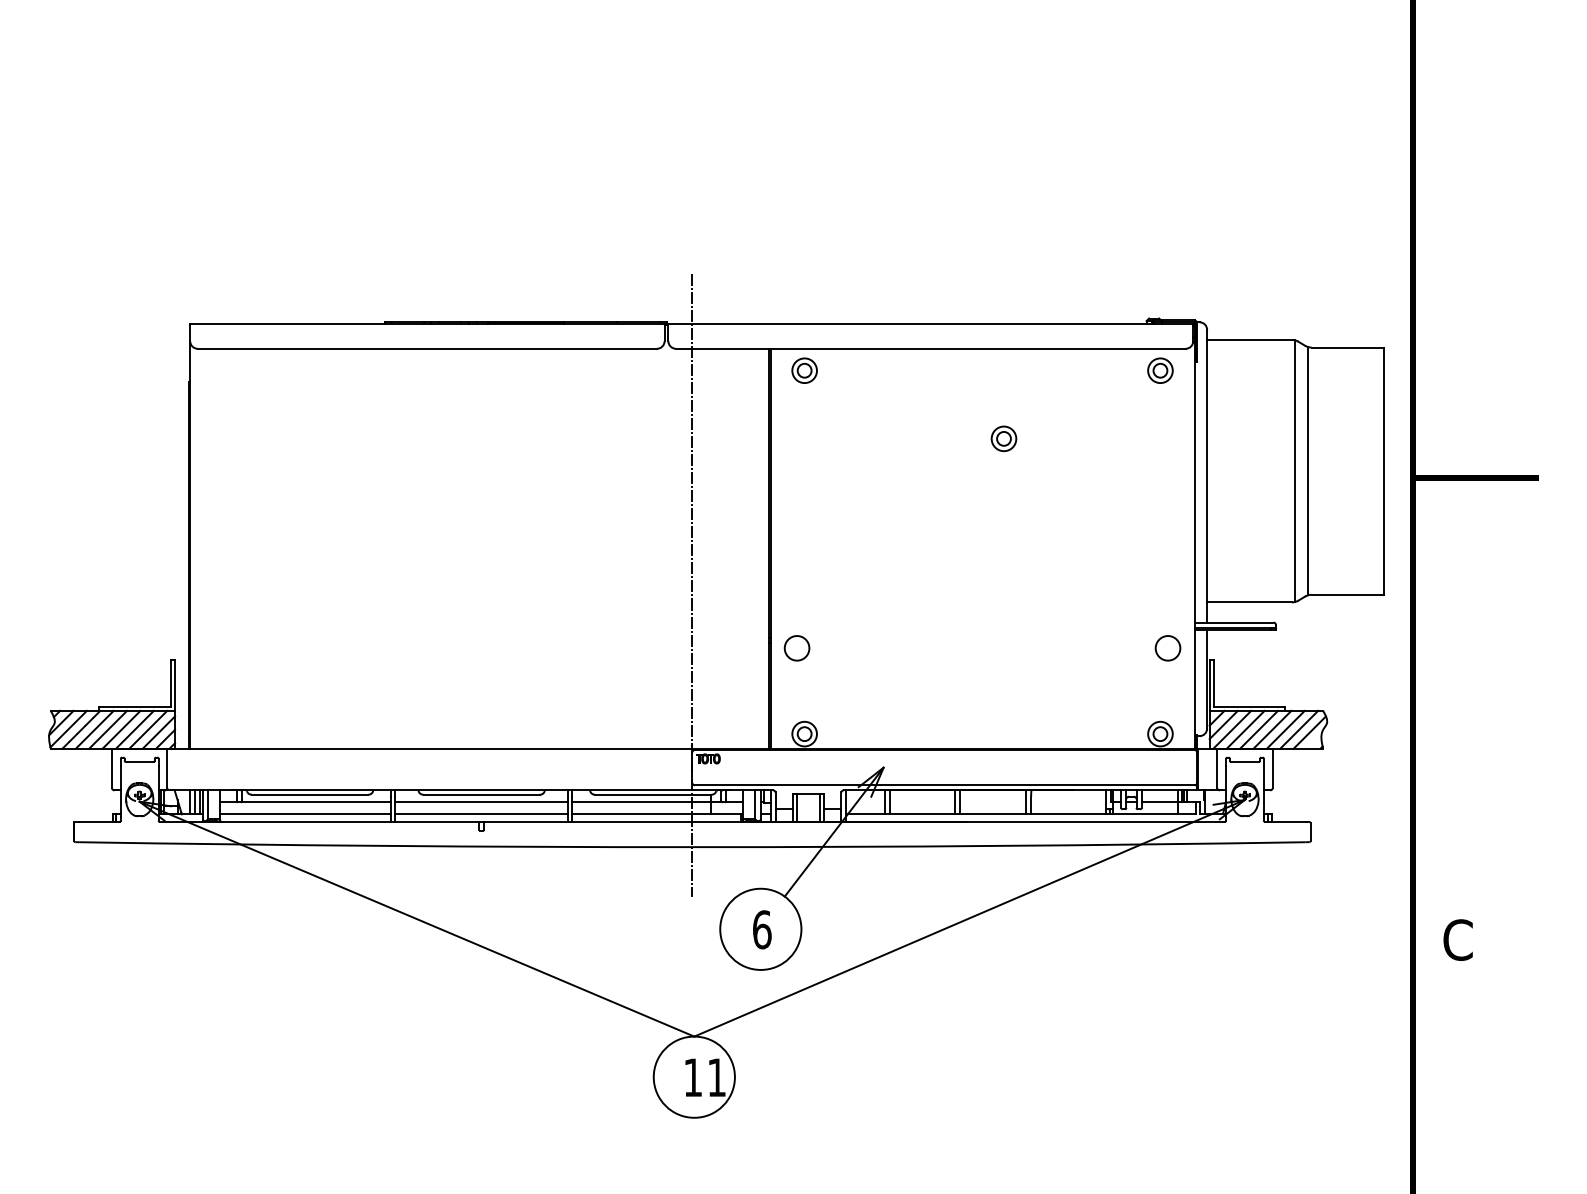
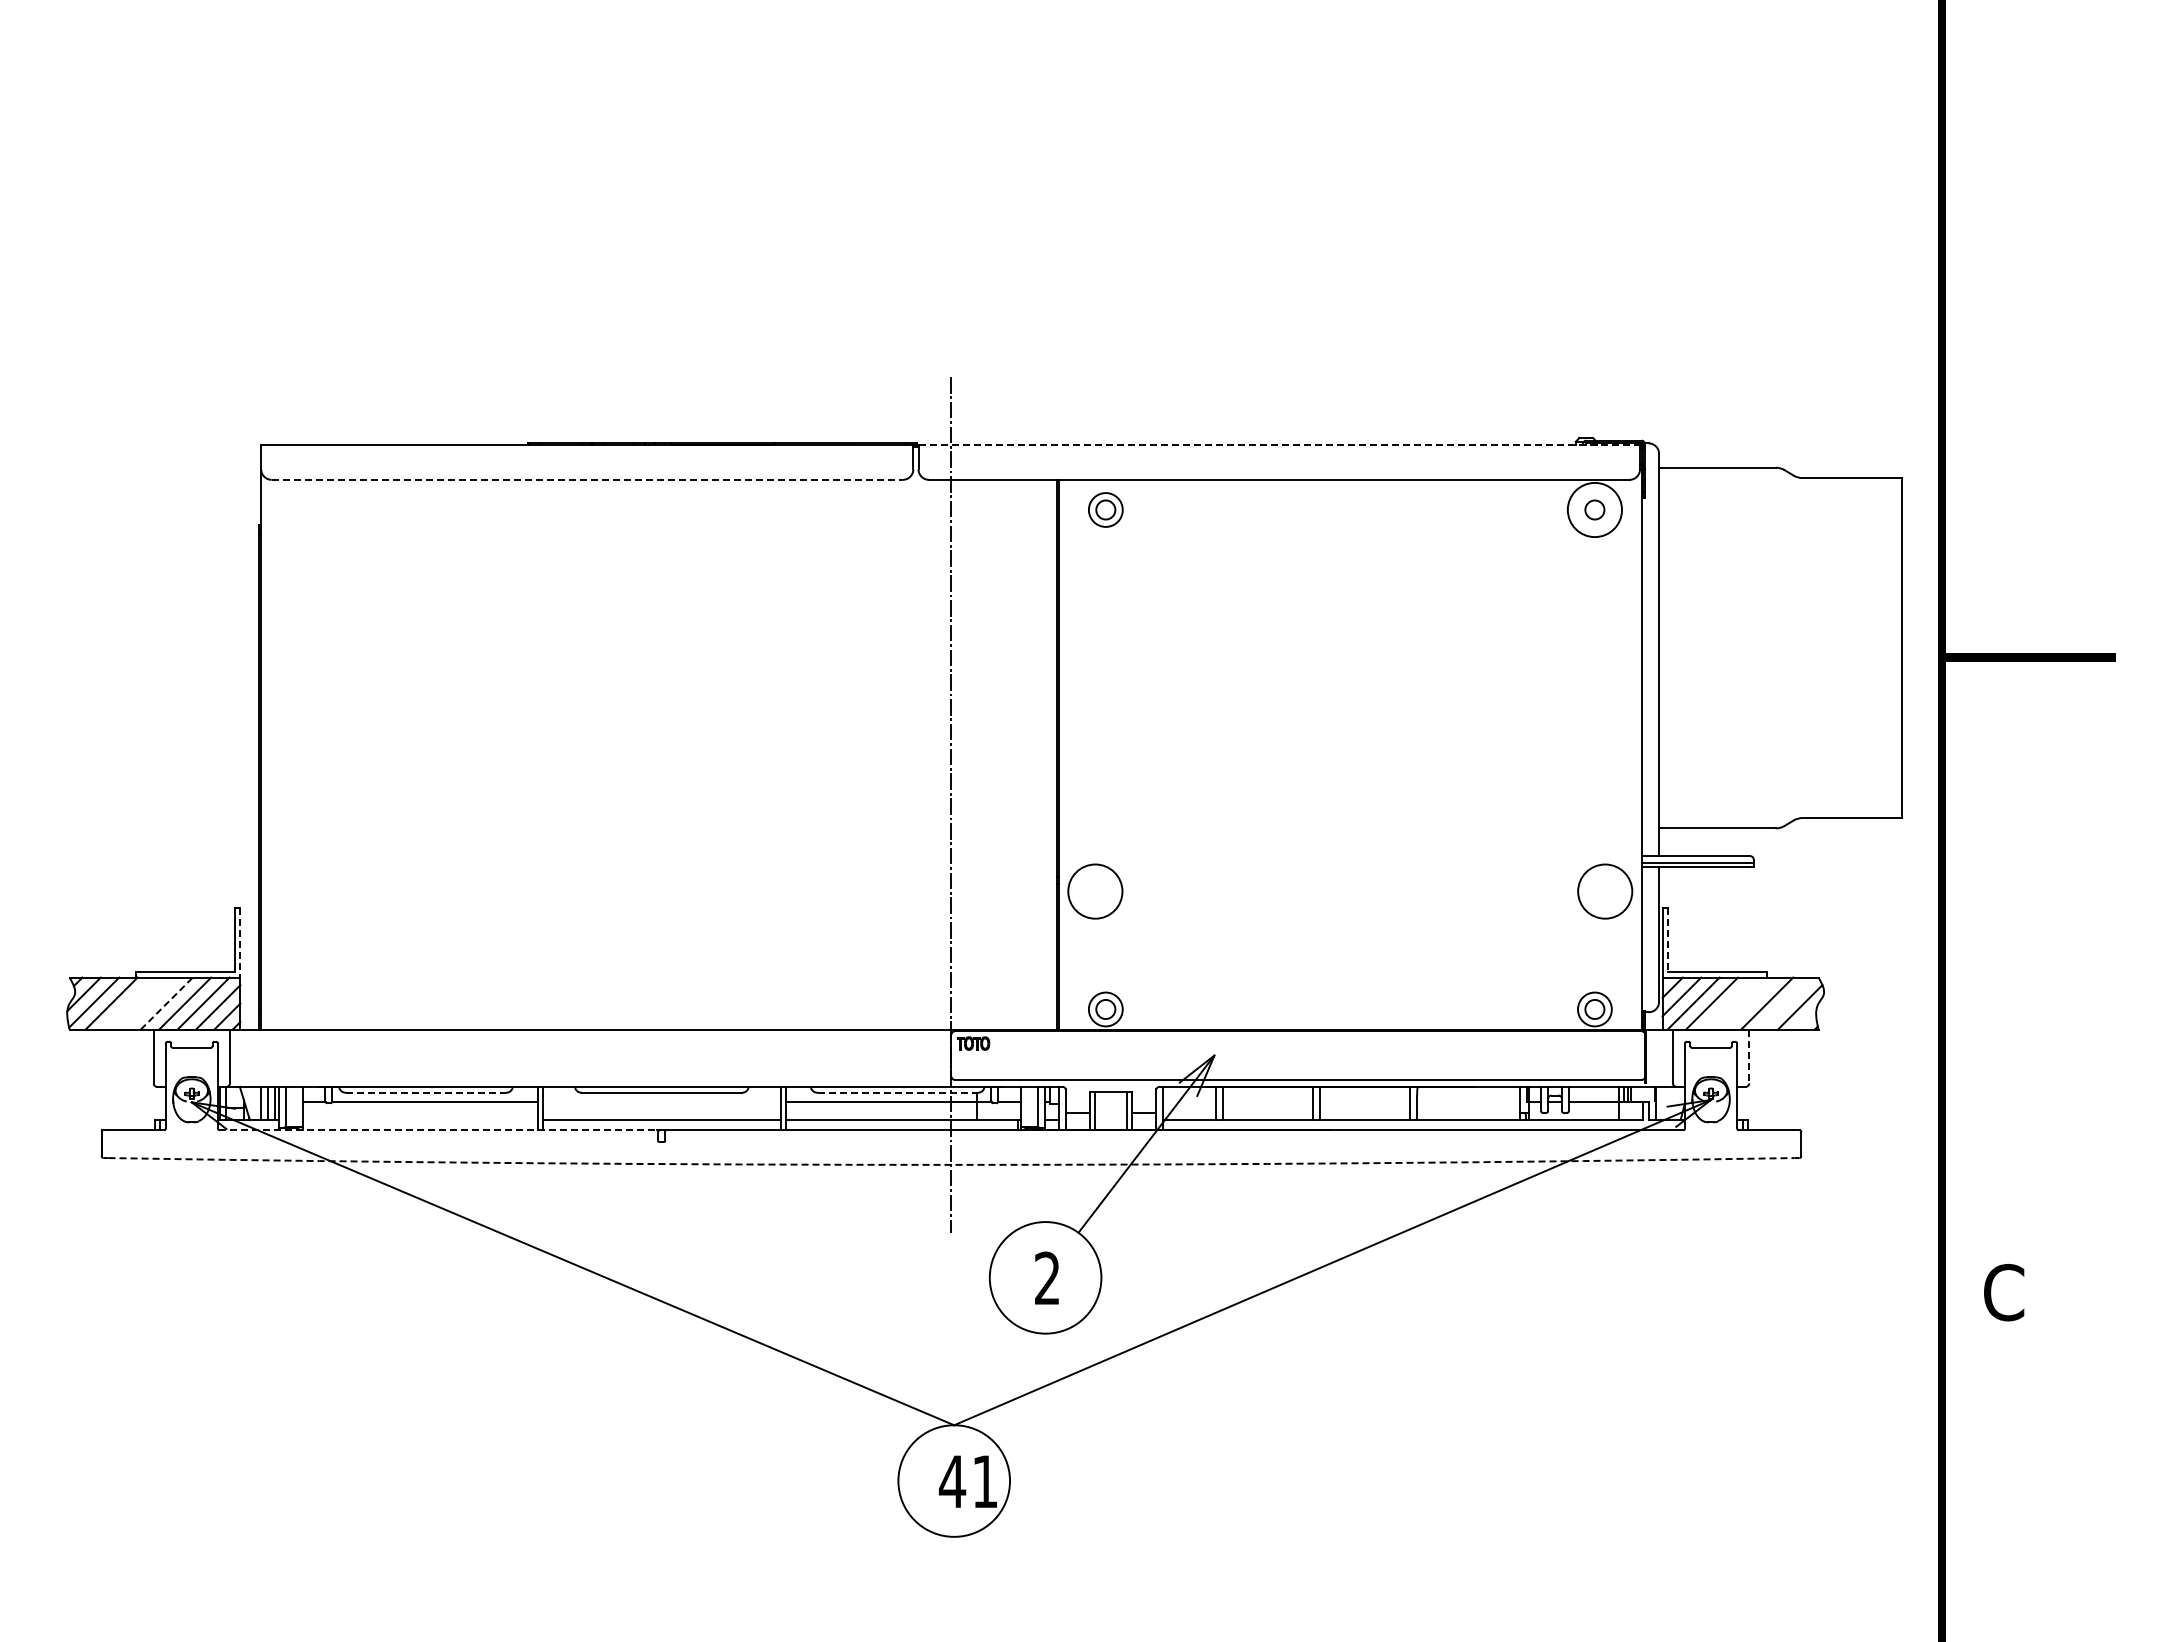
line: (930, 323) -> (1279, 445), solid -> dashed
line: (427, 348) -> (587, 479), solid -> dashed
circle: (1160, 370) -> (1594, 509), size x1.6
part: (1003, 438) -> (1379, 603), removed
line: (1295, 470) -> (1780, 647), removed
line: (1307, 470) -> (1797, 647), removed
circle: (797, 648) -> (1095, 891), size x1.6
circle: (1168, 648) -> (1605, 891), size x1.6
line: (1213, 683) -> (1668, 940), solid -> dashed
line: (175, 685) -> (240, 942), solid -> dashed
line: (95, 729) -> (130, 1003), removed
line: (108, 729) -> (148, 1003), removed
line: (121, 729) -> (166, 1003), solid -> dashed
line: (1259, 729) -> (1730, 1003), removed
line: (1272, 729) -> (1748, 1003), removed
line: (1299, 729) -> (1785, 1003), removed
line: (1272, 768) -> (1749, 1056), solid -> dashed
line: (309, 794) -> (425, 1092), solid -> dashed
line: (653, 794) -> (897, 1092), solid -> dashed
line: (481, 801) -> (661, 1102), removed
line: (305, 814) -> (419, 1119), removed
line: (319, 822) -> (438, 1130), solid -> dashed
arc: (692, 846) -> (951, 1164), solid -> dashed
text: (762, 929) -> (1047, 1278), 6 -> 2
text: (693, 1077) -> (952, 1481), 11 -> 41

